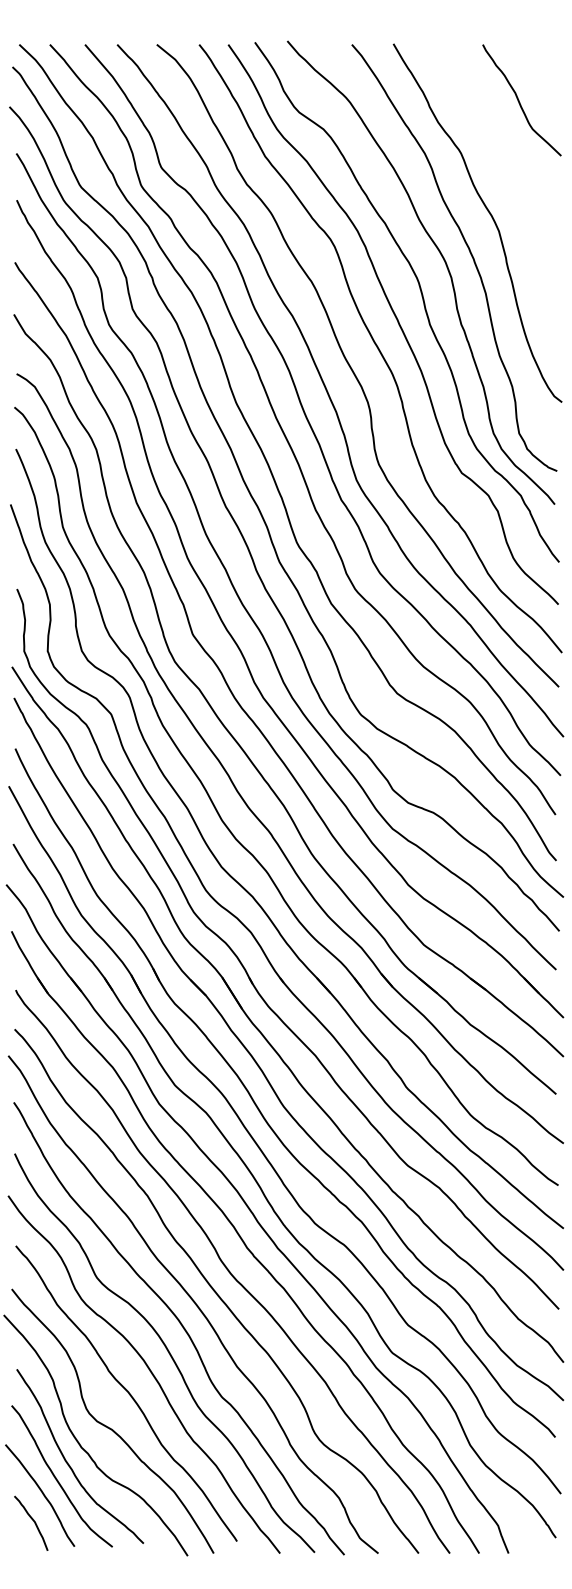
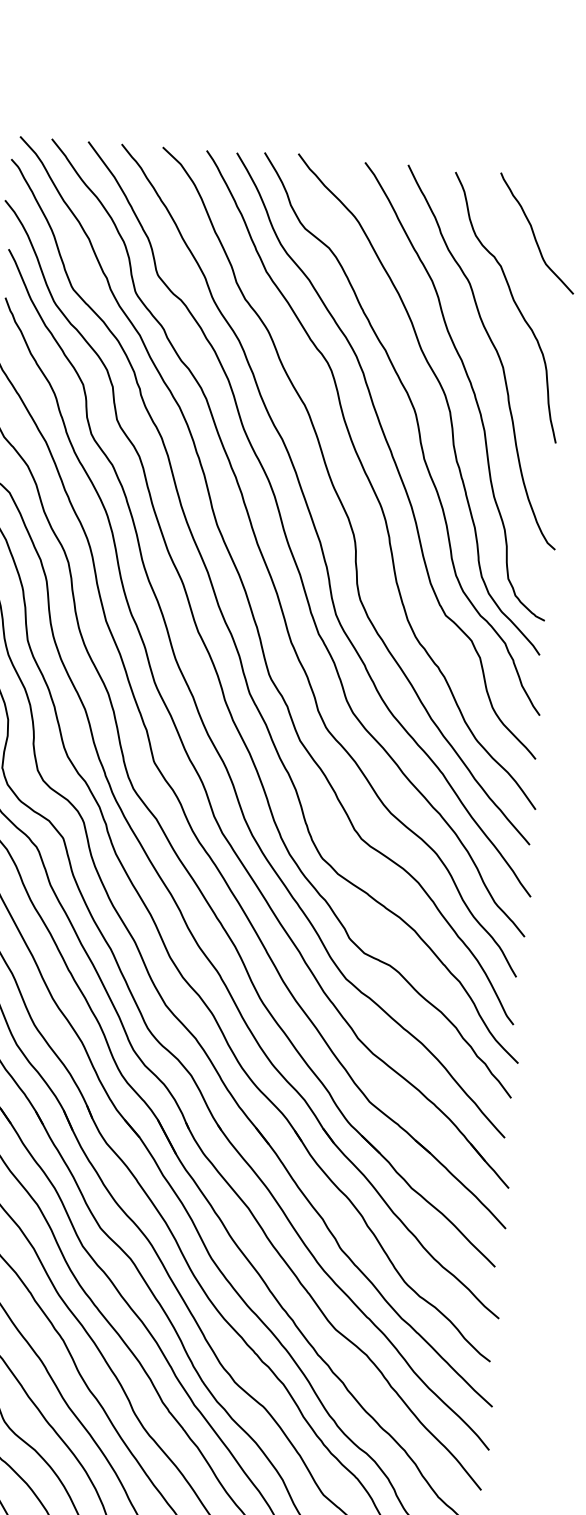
curve: (504, 168) -> (513, 302), added

